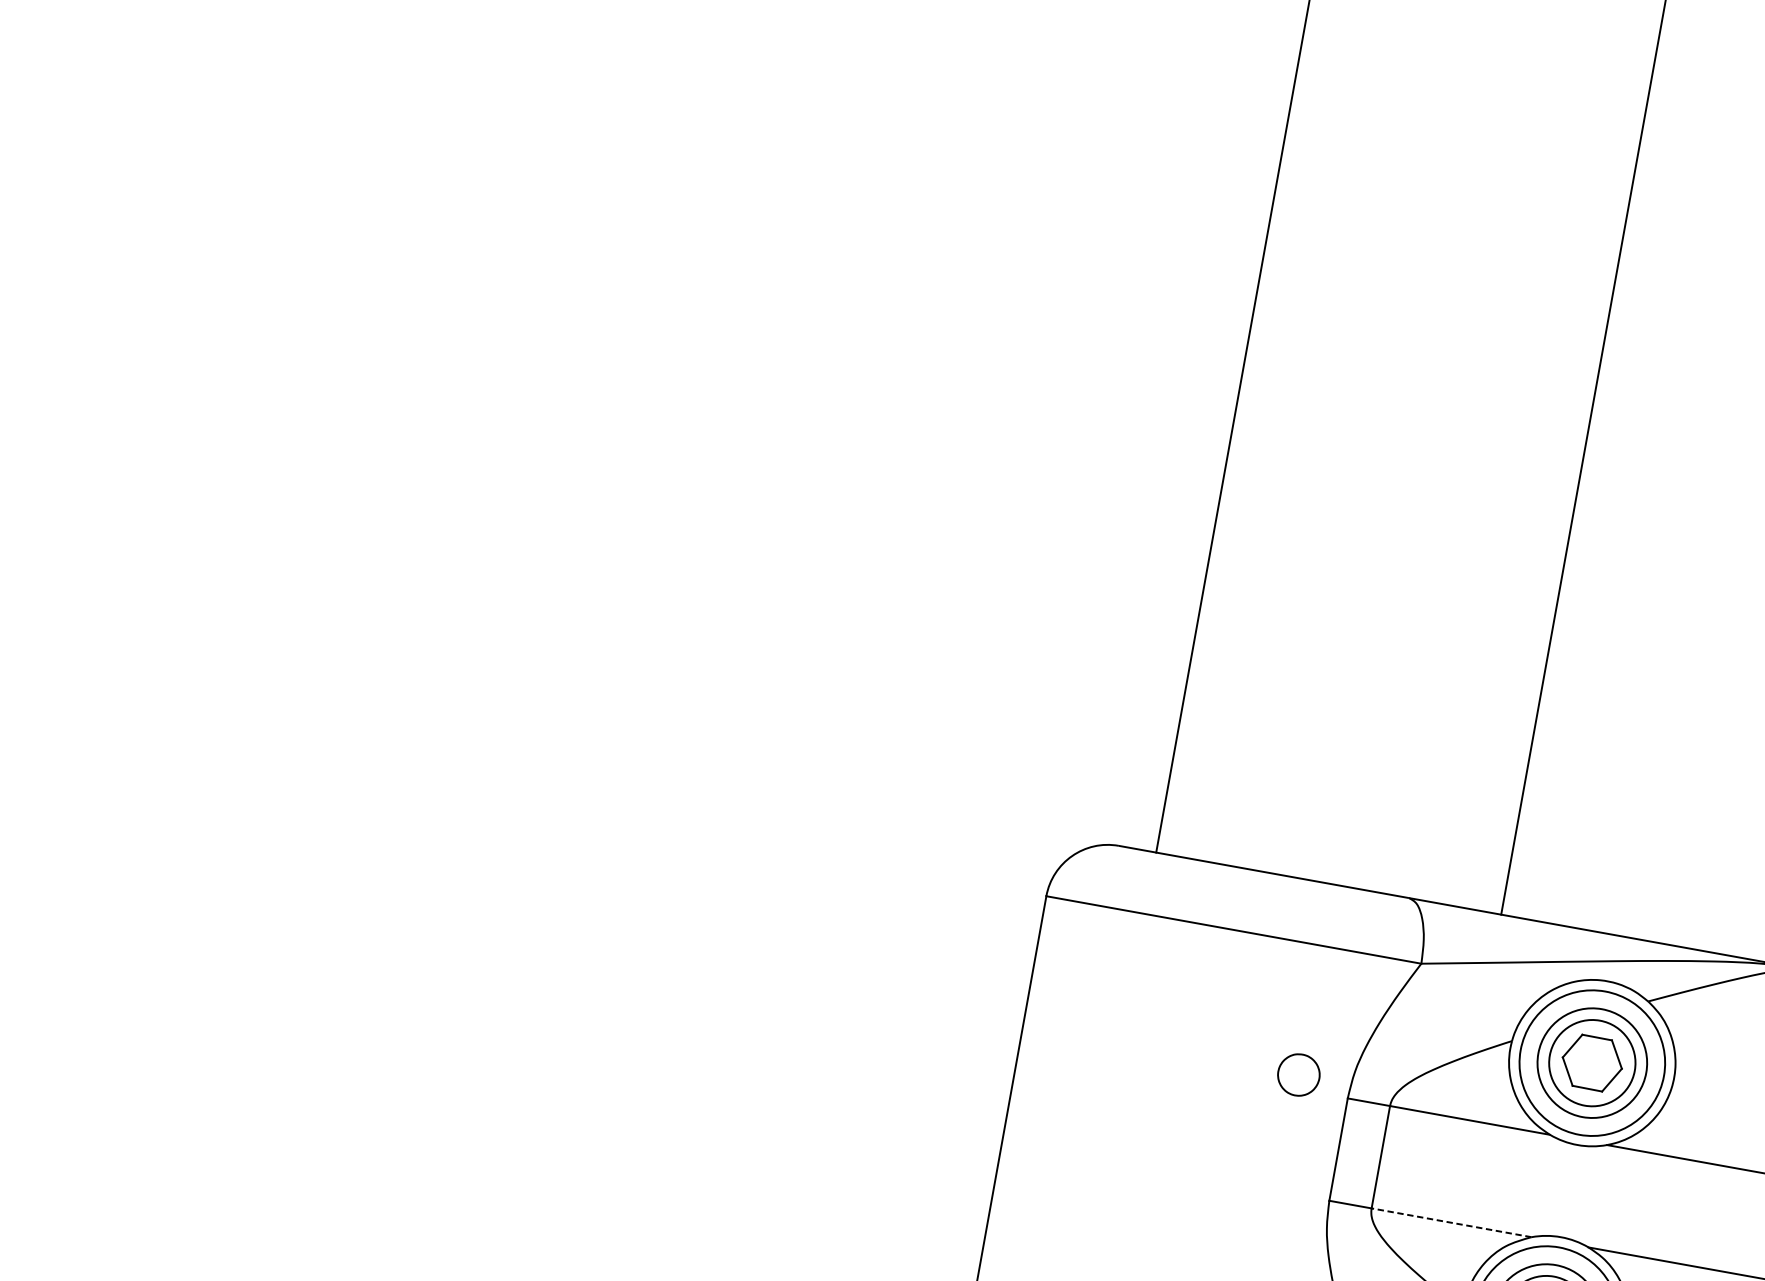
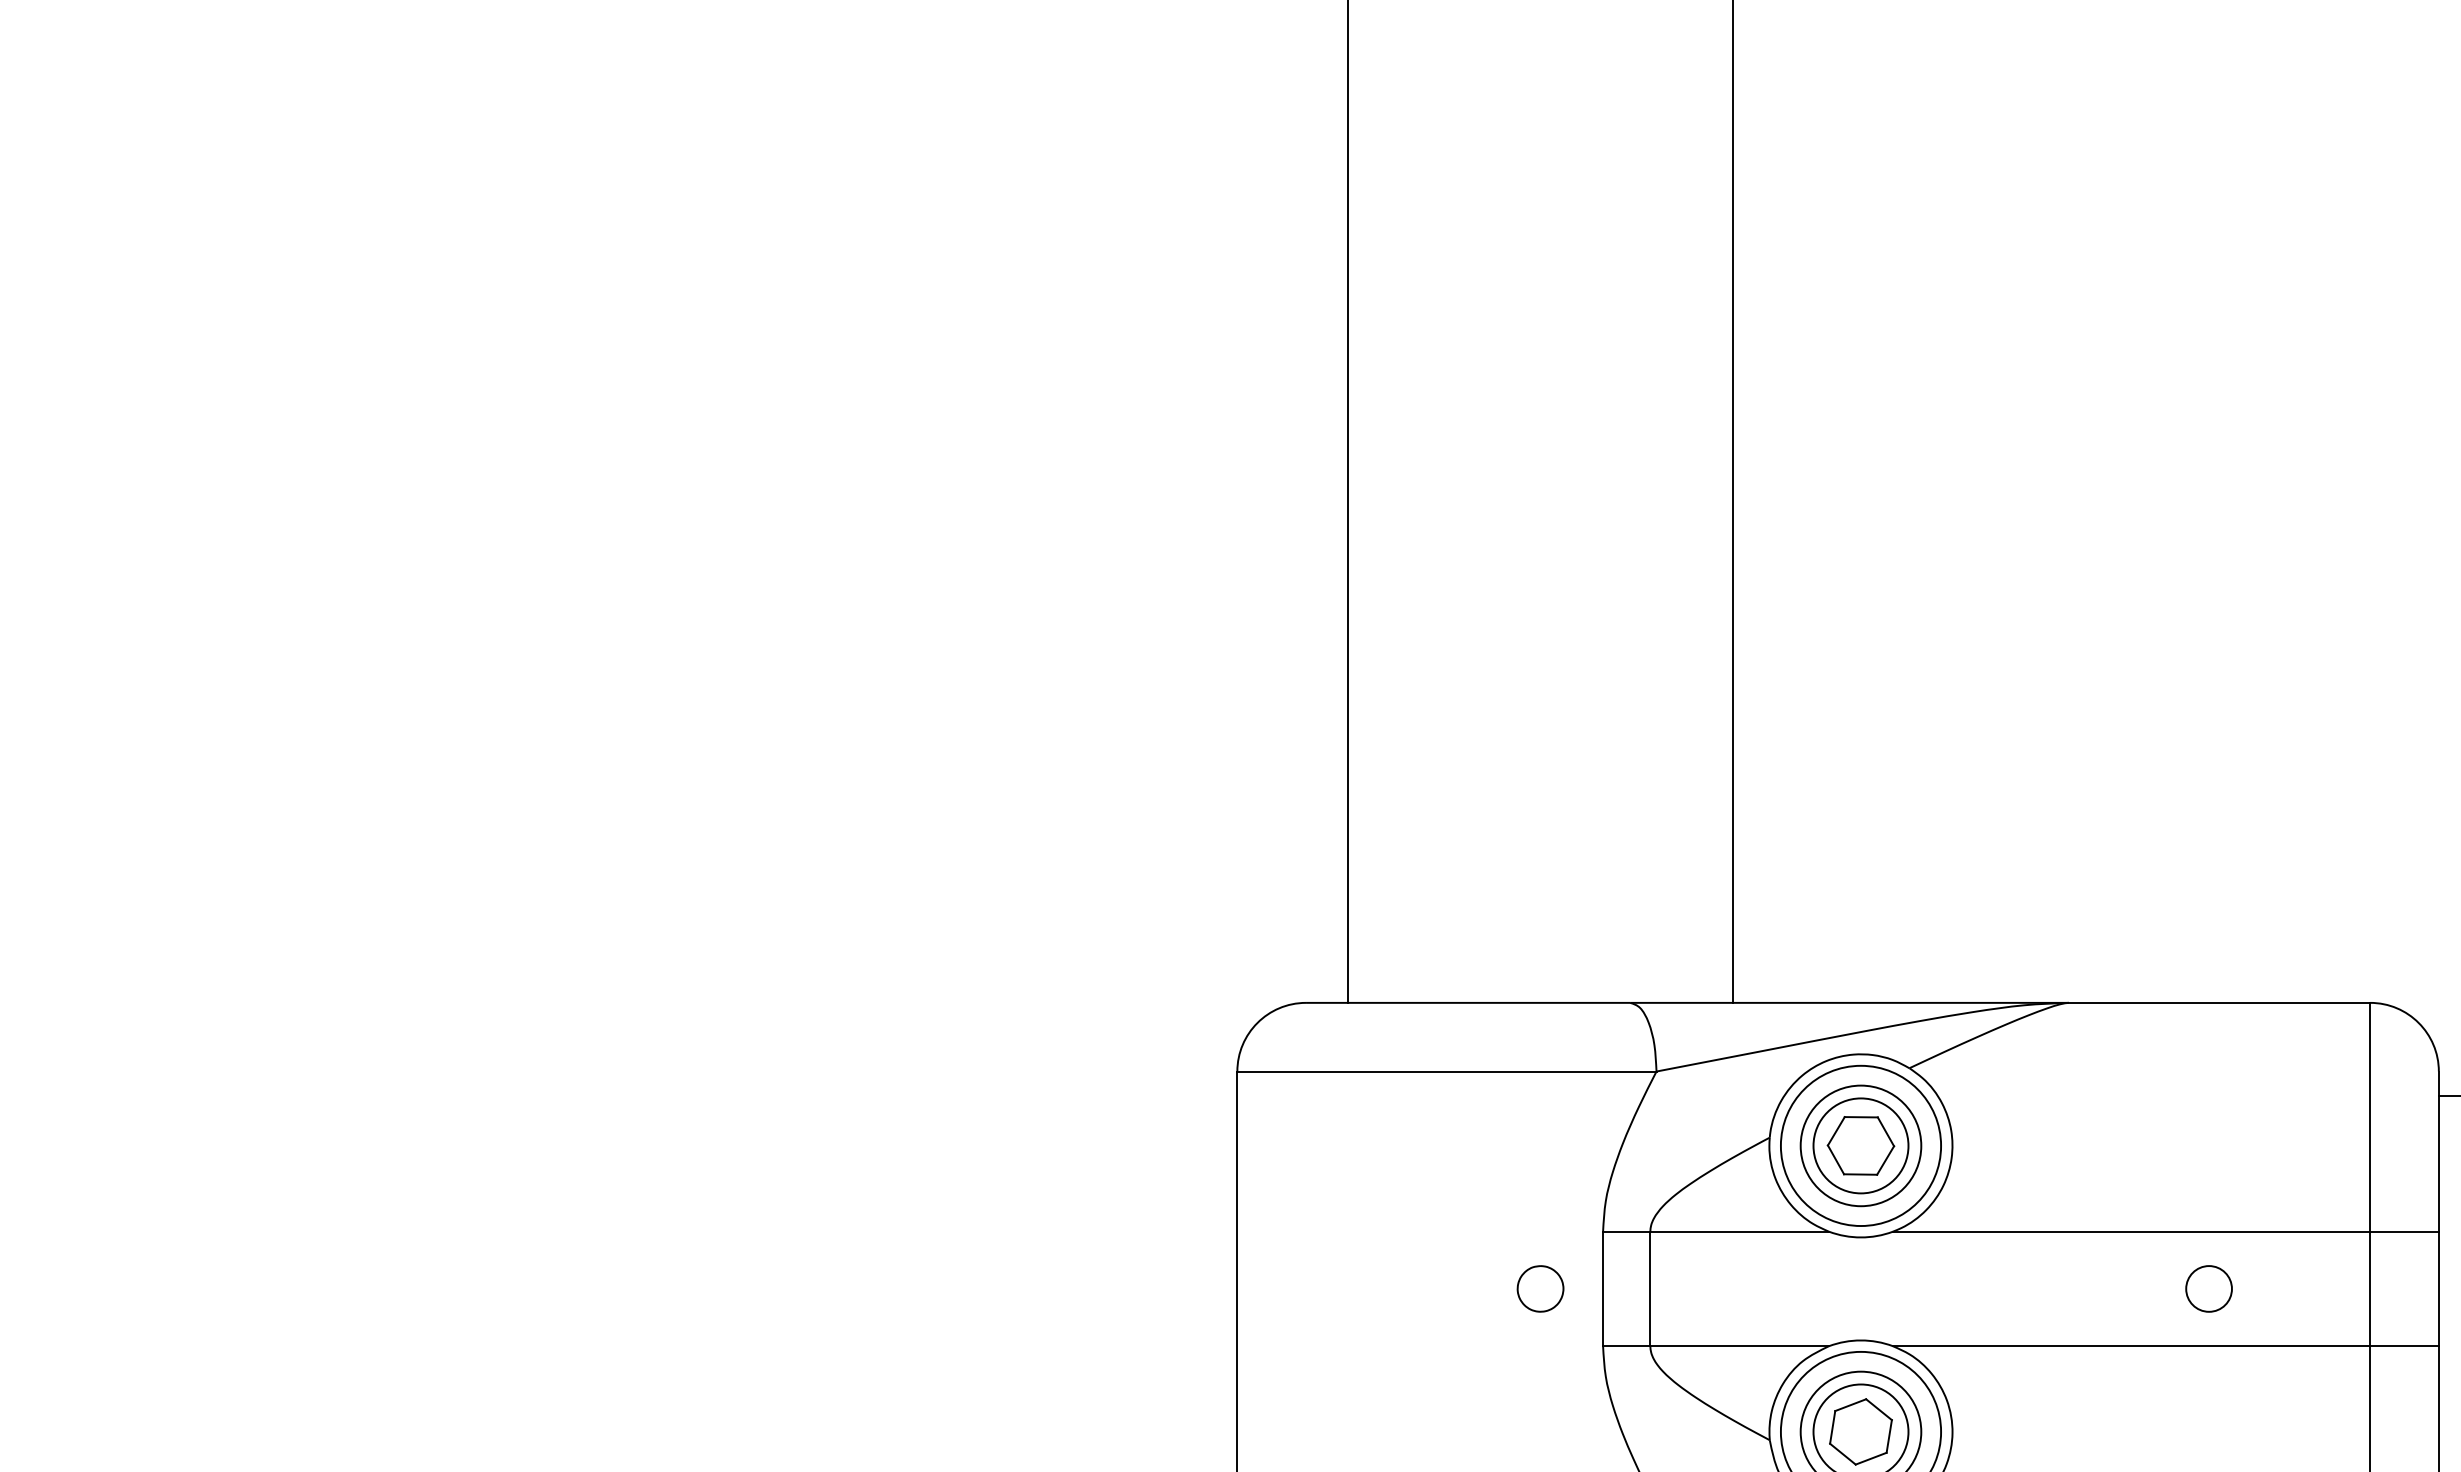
part: (1298, 1074) -> (1540, 1288), moved
line: (1451, 1223) -> (1739, 1346), dashed -> solid

